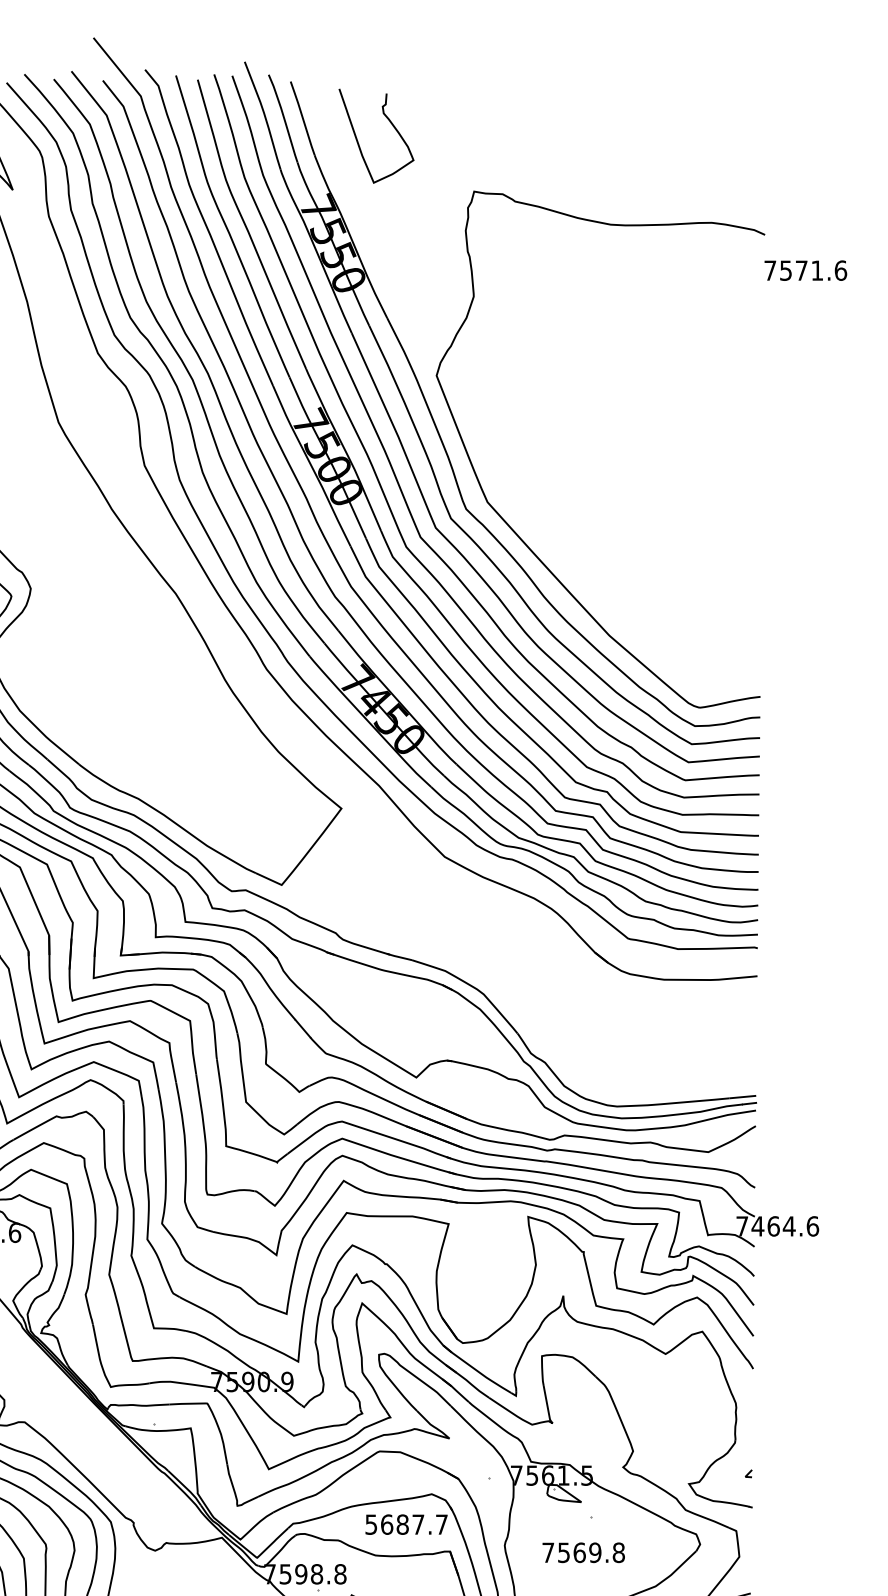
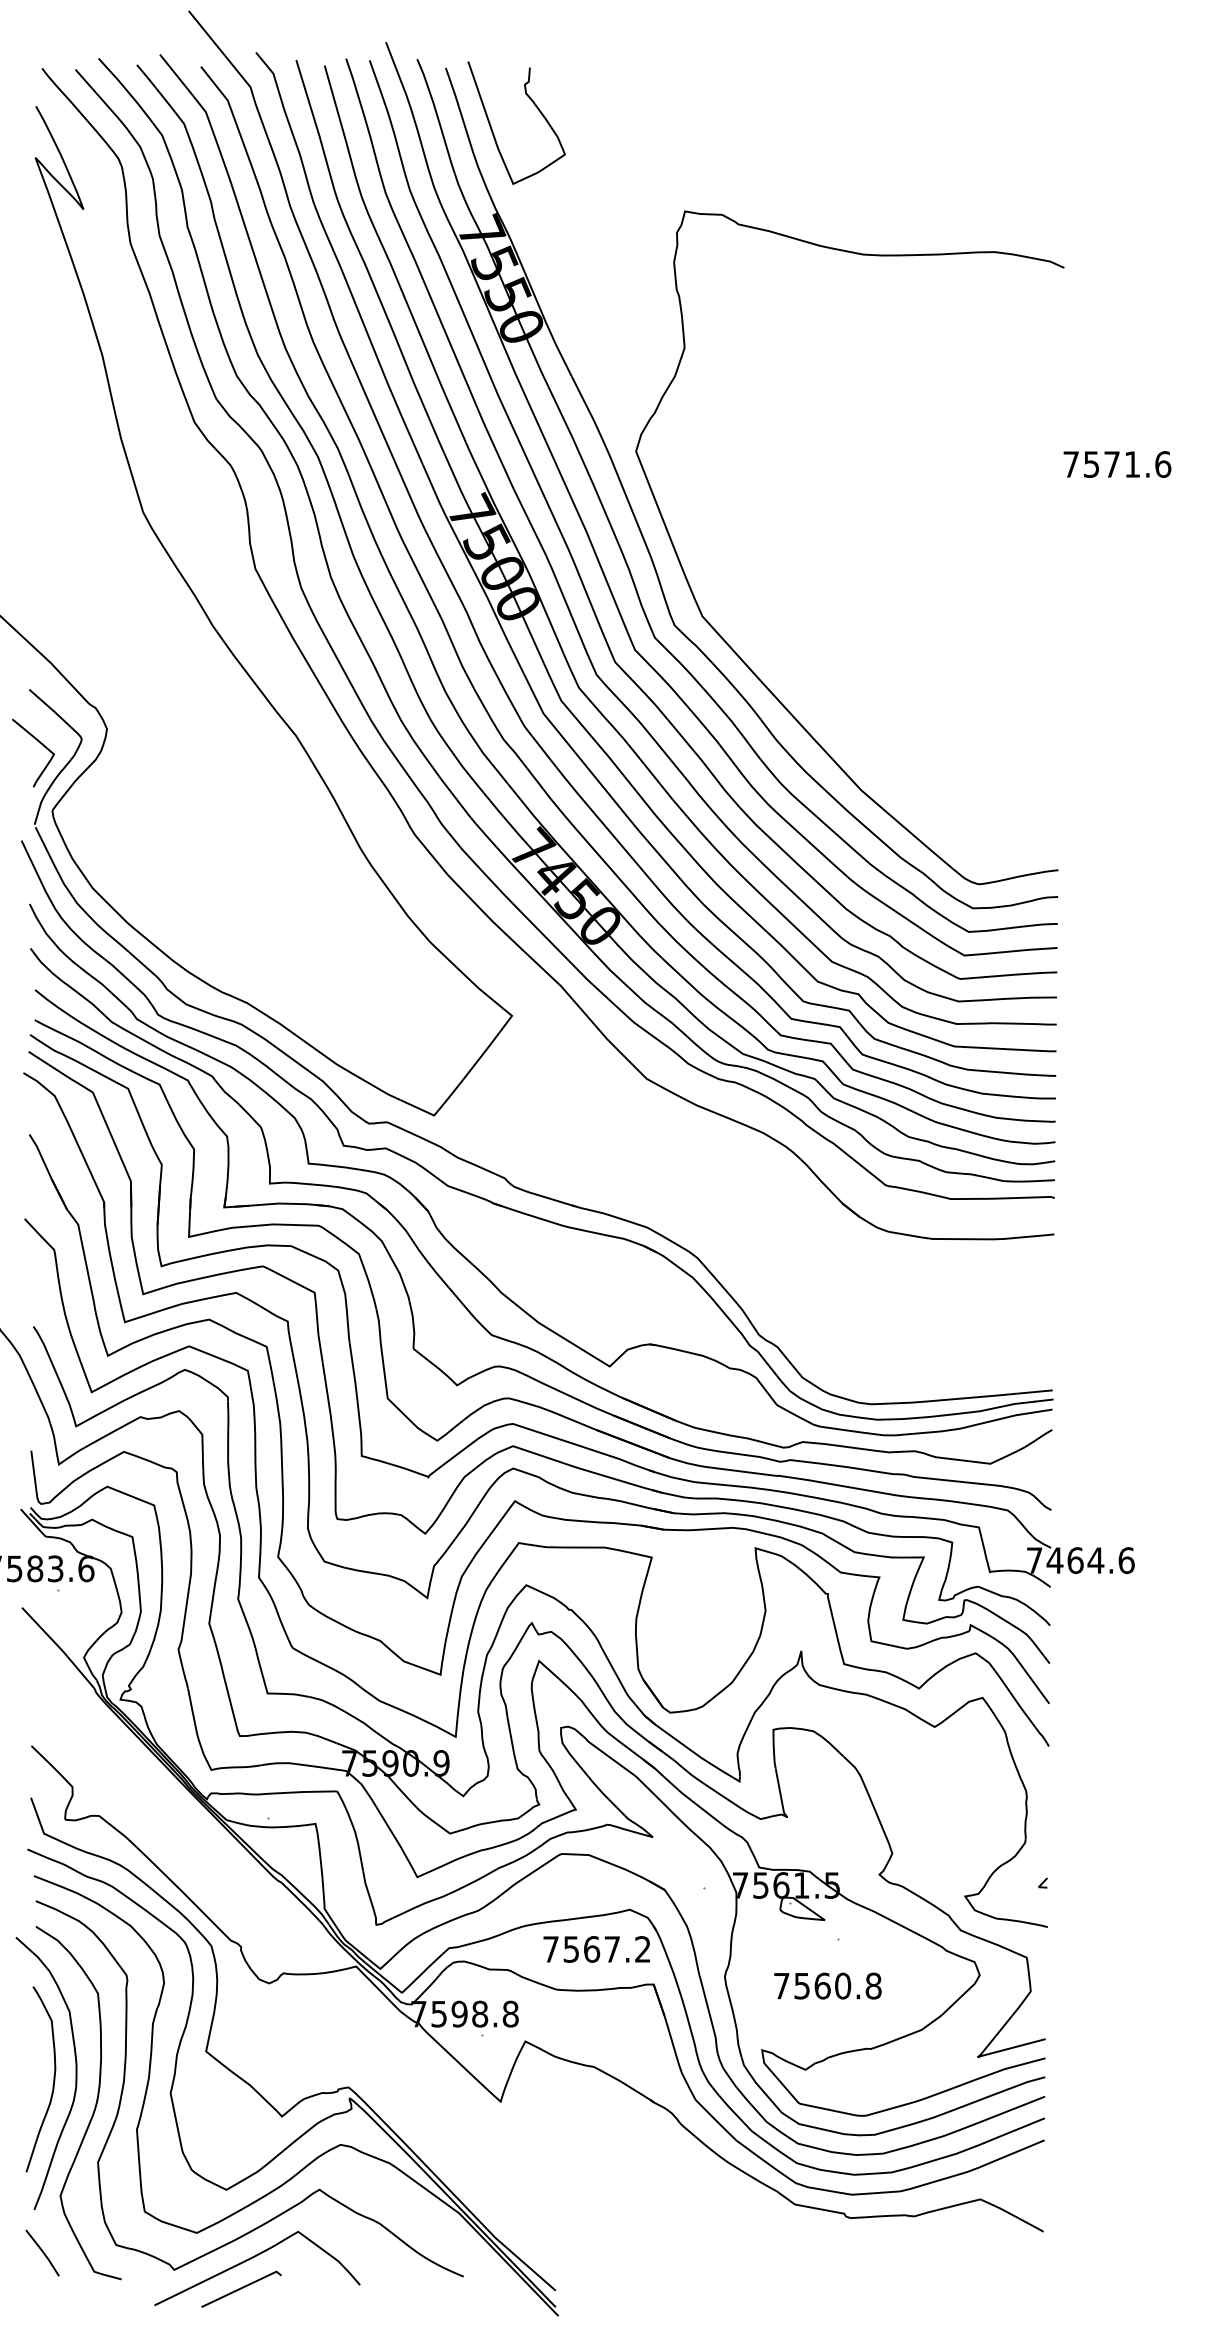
curve: (391, 124) -> (536, 108), moved
text: (805, 270) -> (1117, 464), moved
text: (406, 1524) -> (596, 1949), 5687.7 -> 7567.2
text: (595, 1553) -> (843, 1986), 7569.8 -> 7560.8

